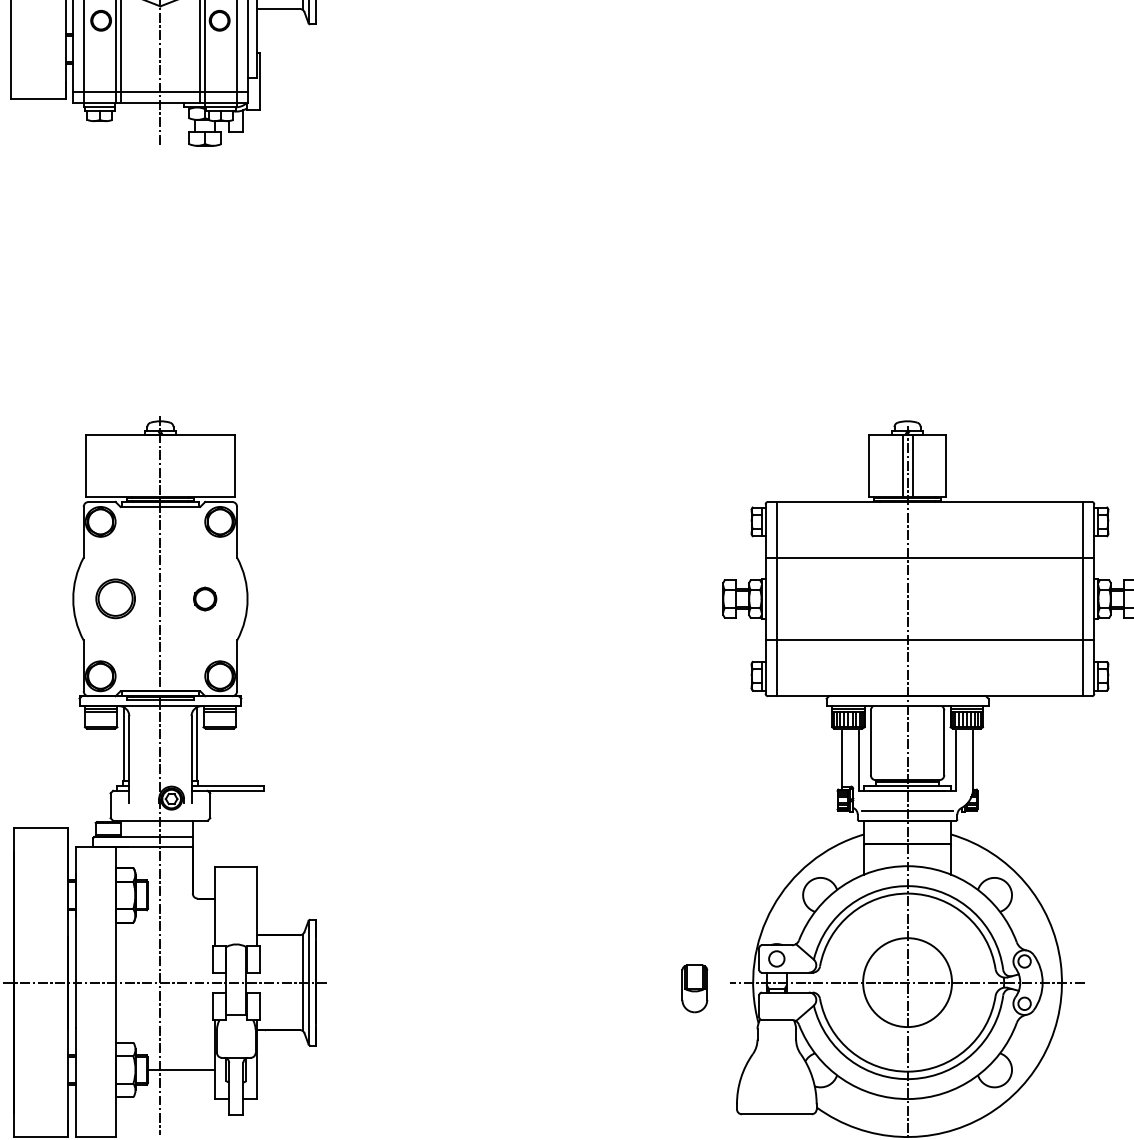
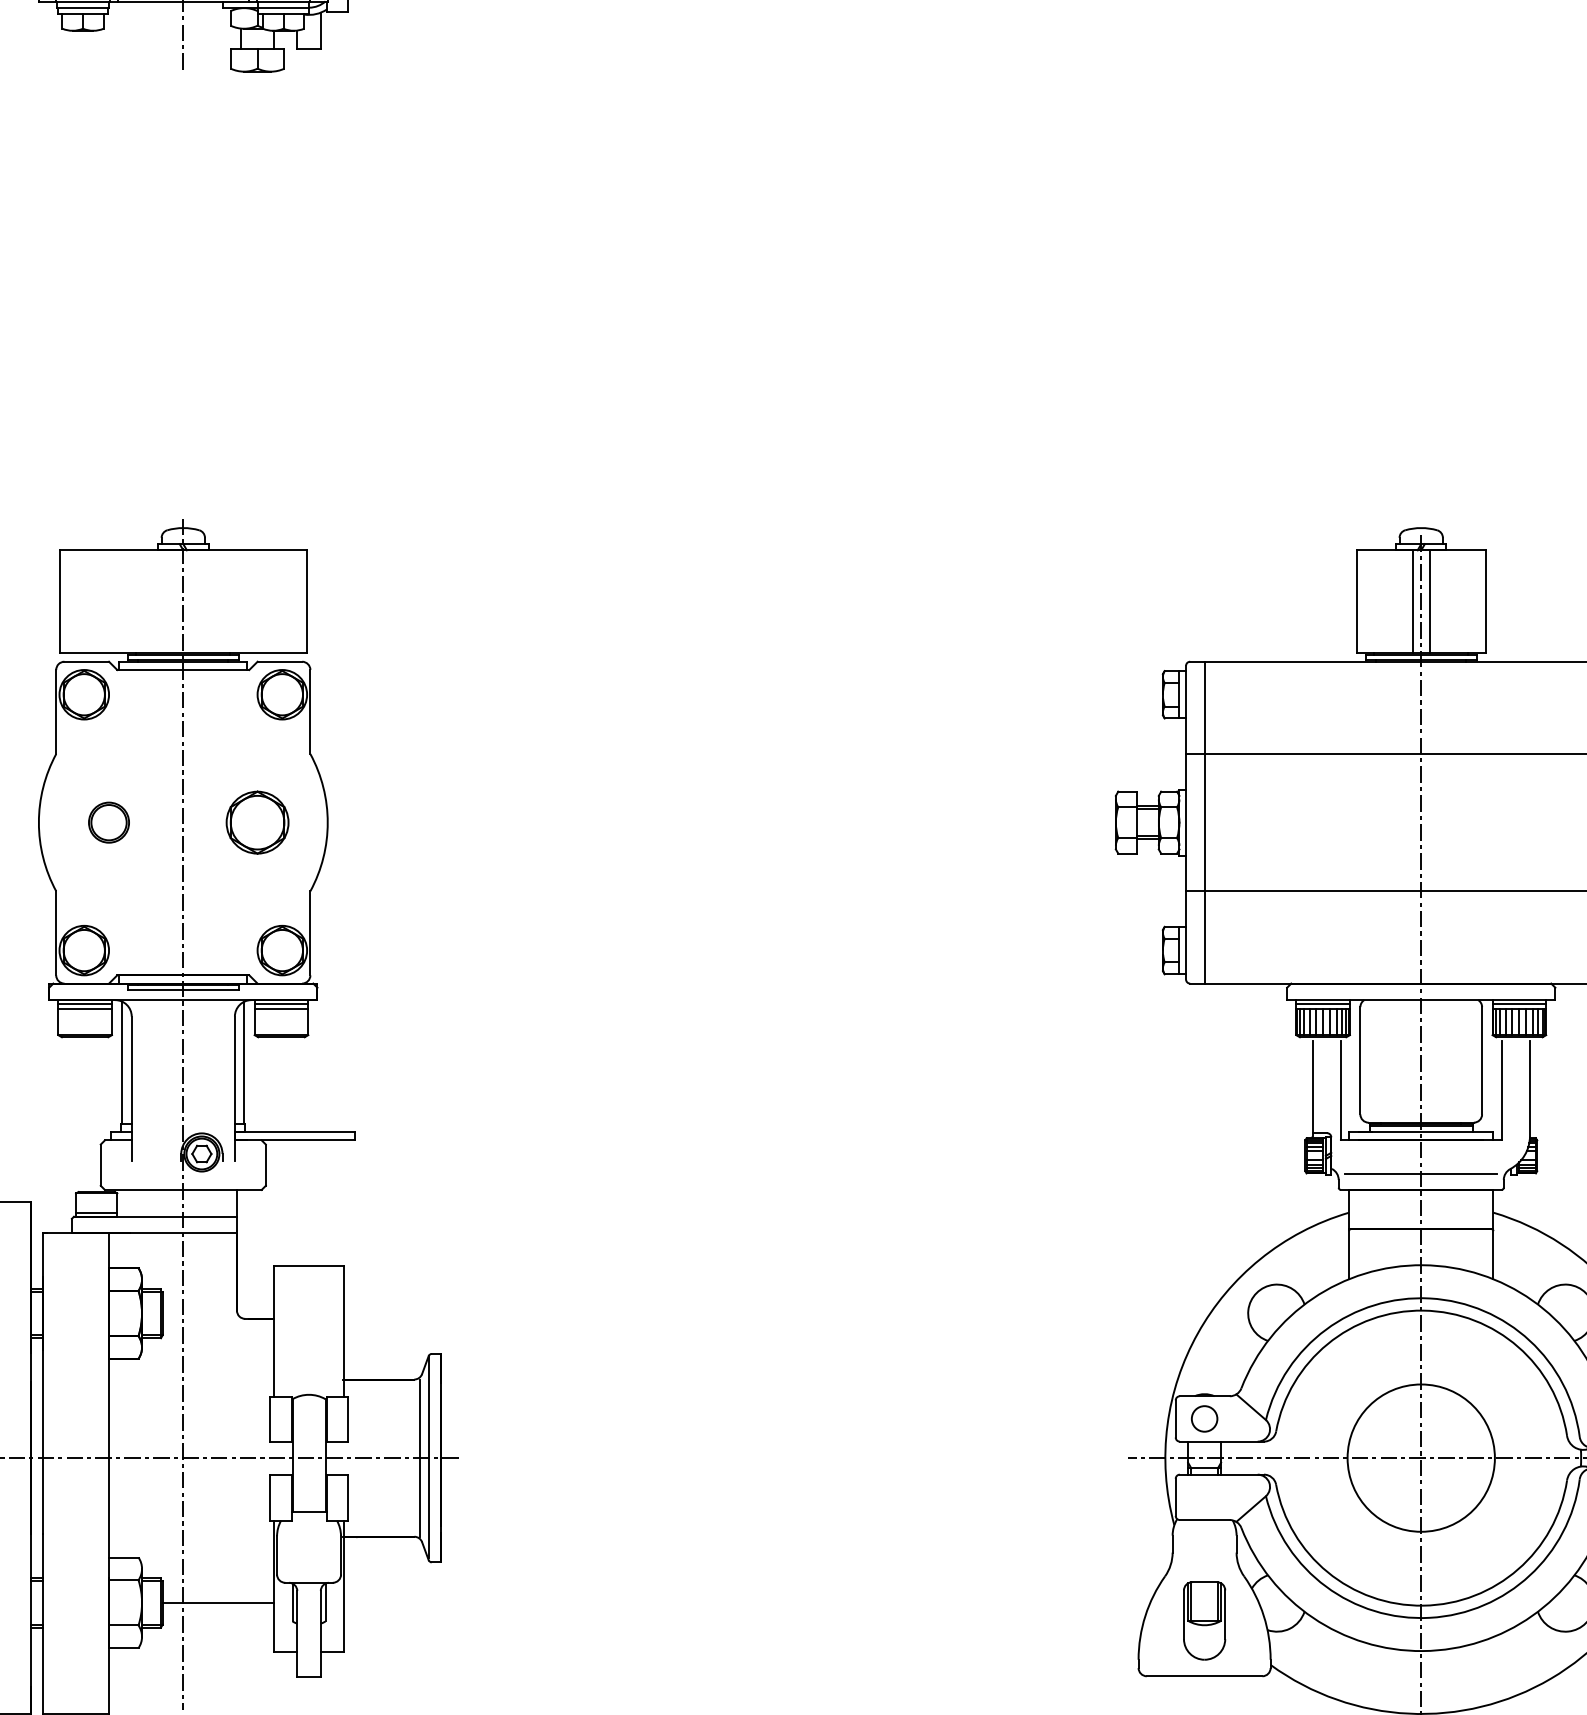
part: (204, 598) -> (256, 821), size x1.67
part: (115, 599) -> (108, 823), size x0.62
part: (694, 988) -> (1204, 1620), moved

